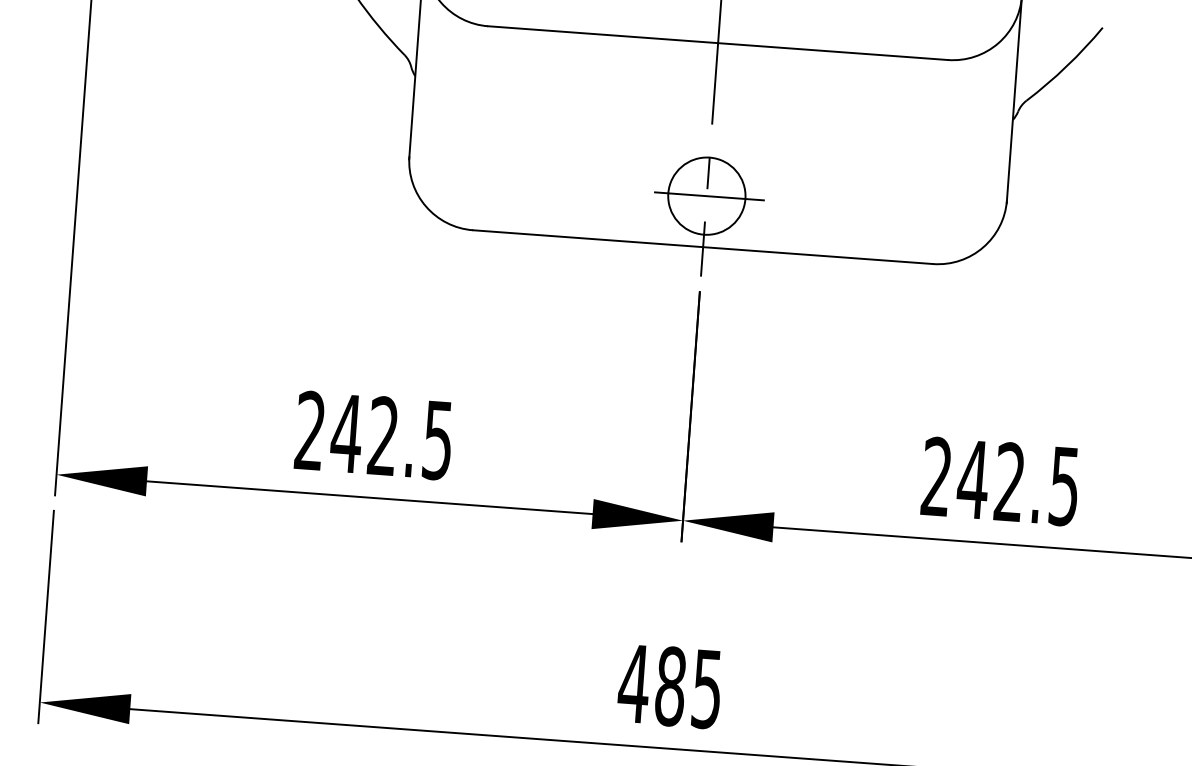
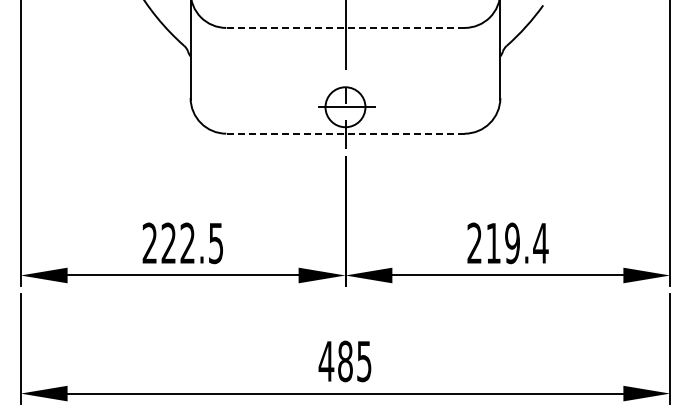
line: (718, 42) -> (345, 27), solid -> dashed
line: (703, 246) -> (345, 133), solid -> dashed
text: (346, 431) -> (168, 242), 242.5 -> 222.5
text: (1017, 483) -> (516, 243), 242.5 -> 219.4

